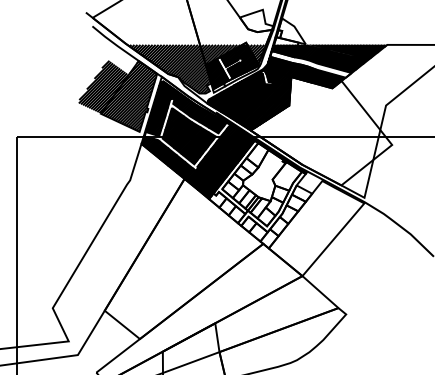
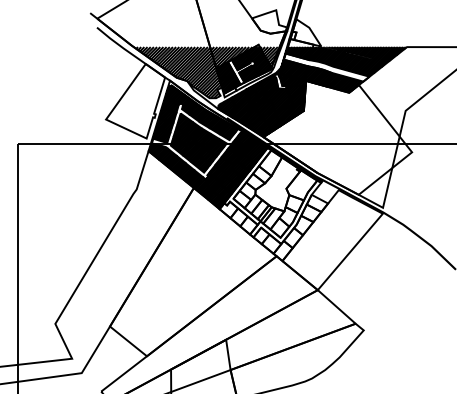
hatch: (117, 95) -> (123, 100), removed

